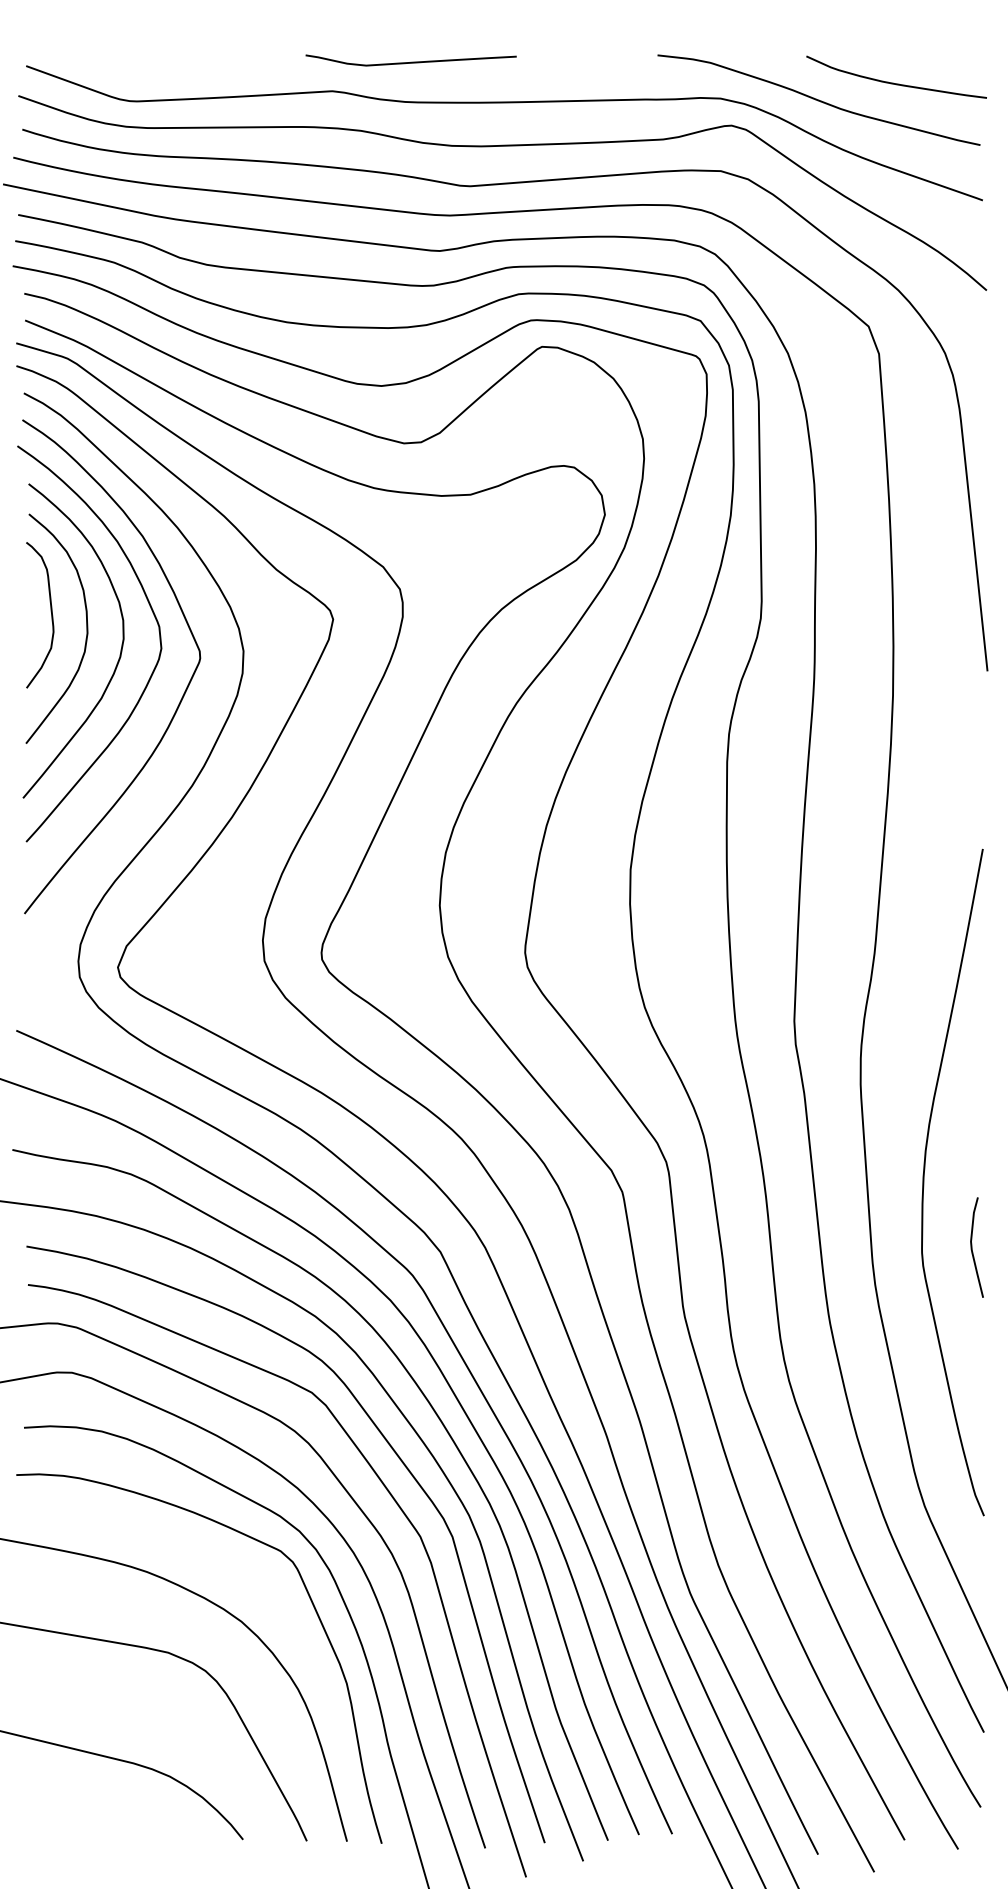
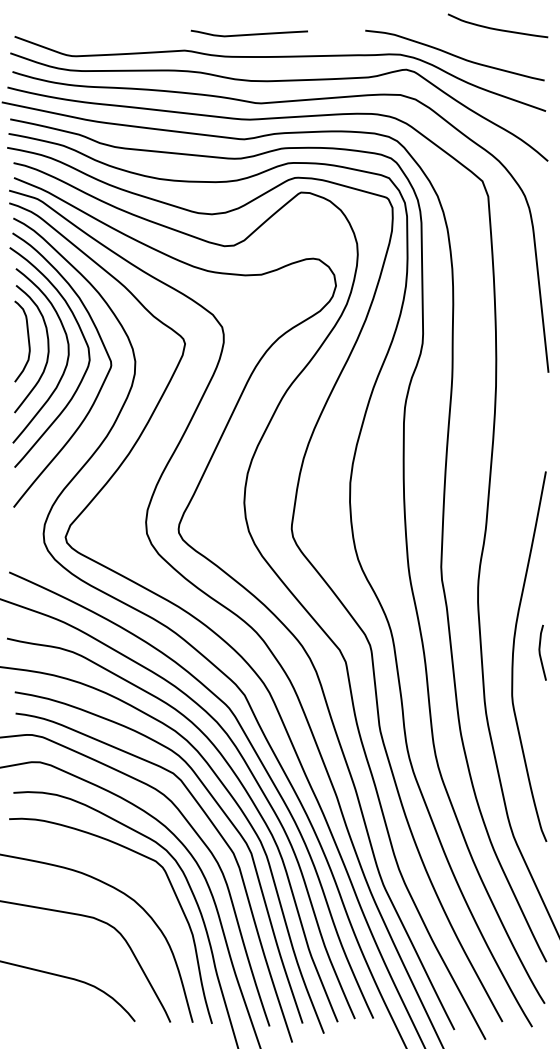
curve: (411, 60) -> (249, 33), moved
curve: (895, 82) -> (497, 28), moved
curve: (973, 1247) -> (540, 652), moved

